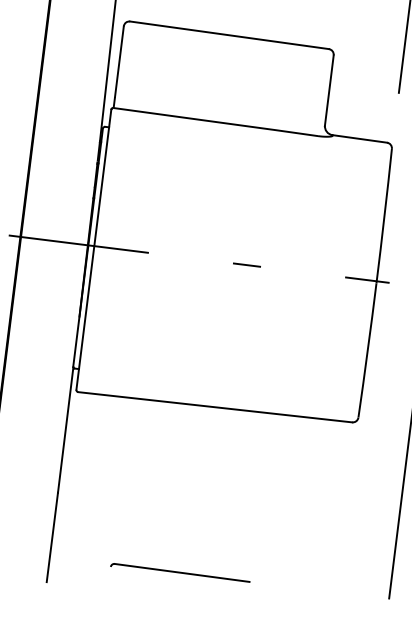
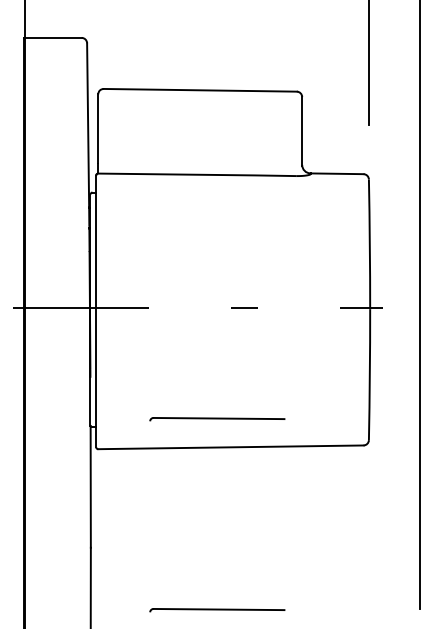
part: (205, 376) -> (217, 419), added

